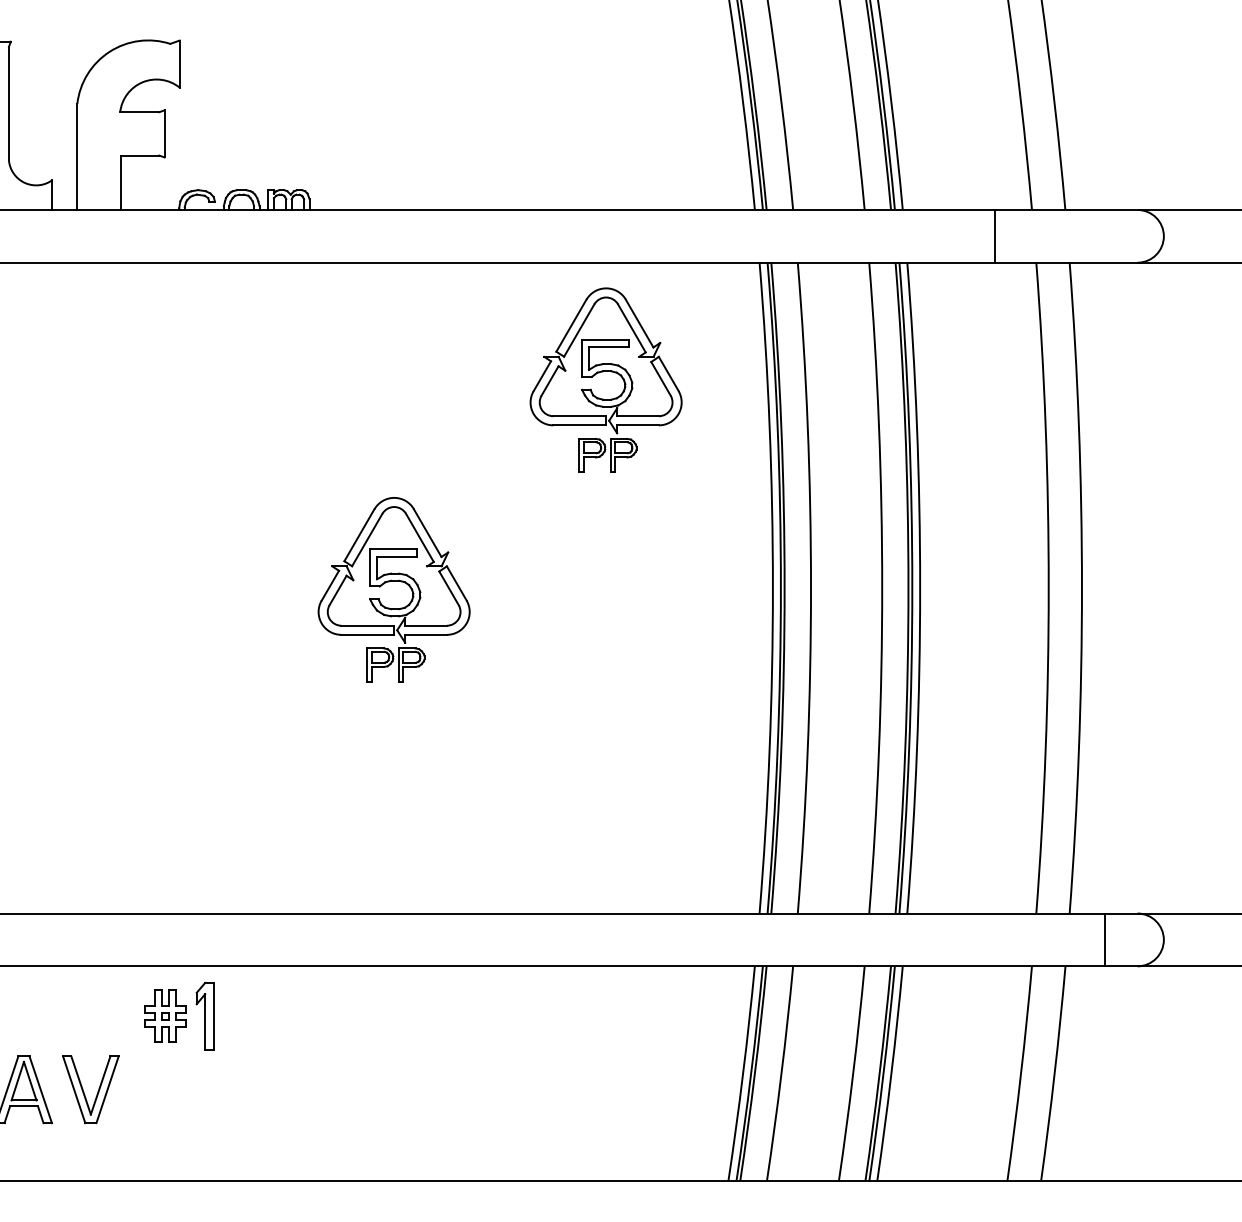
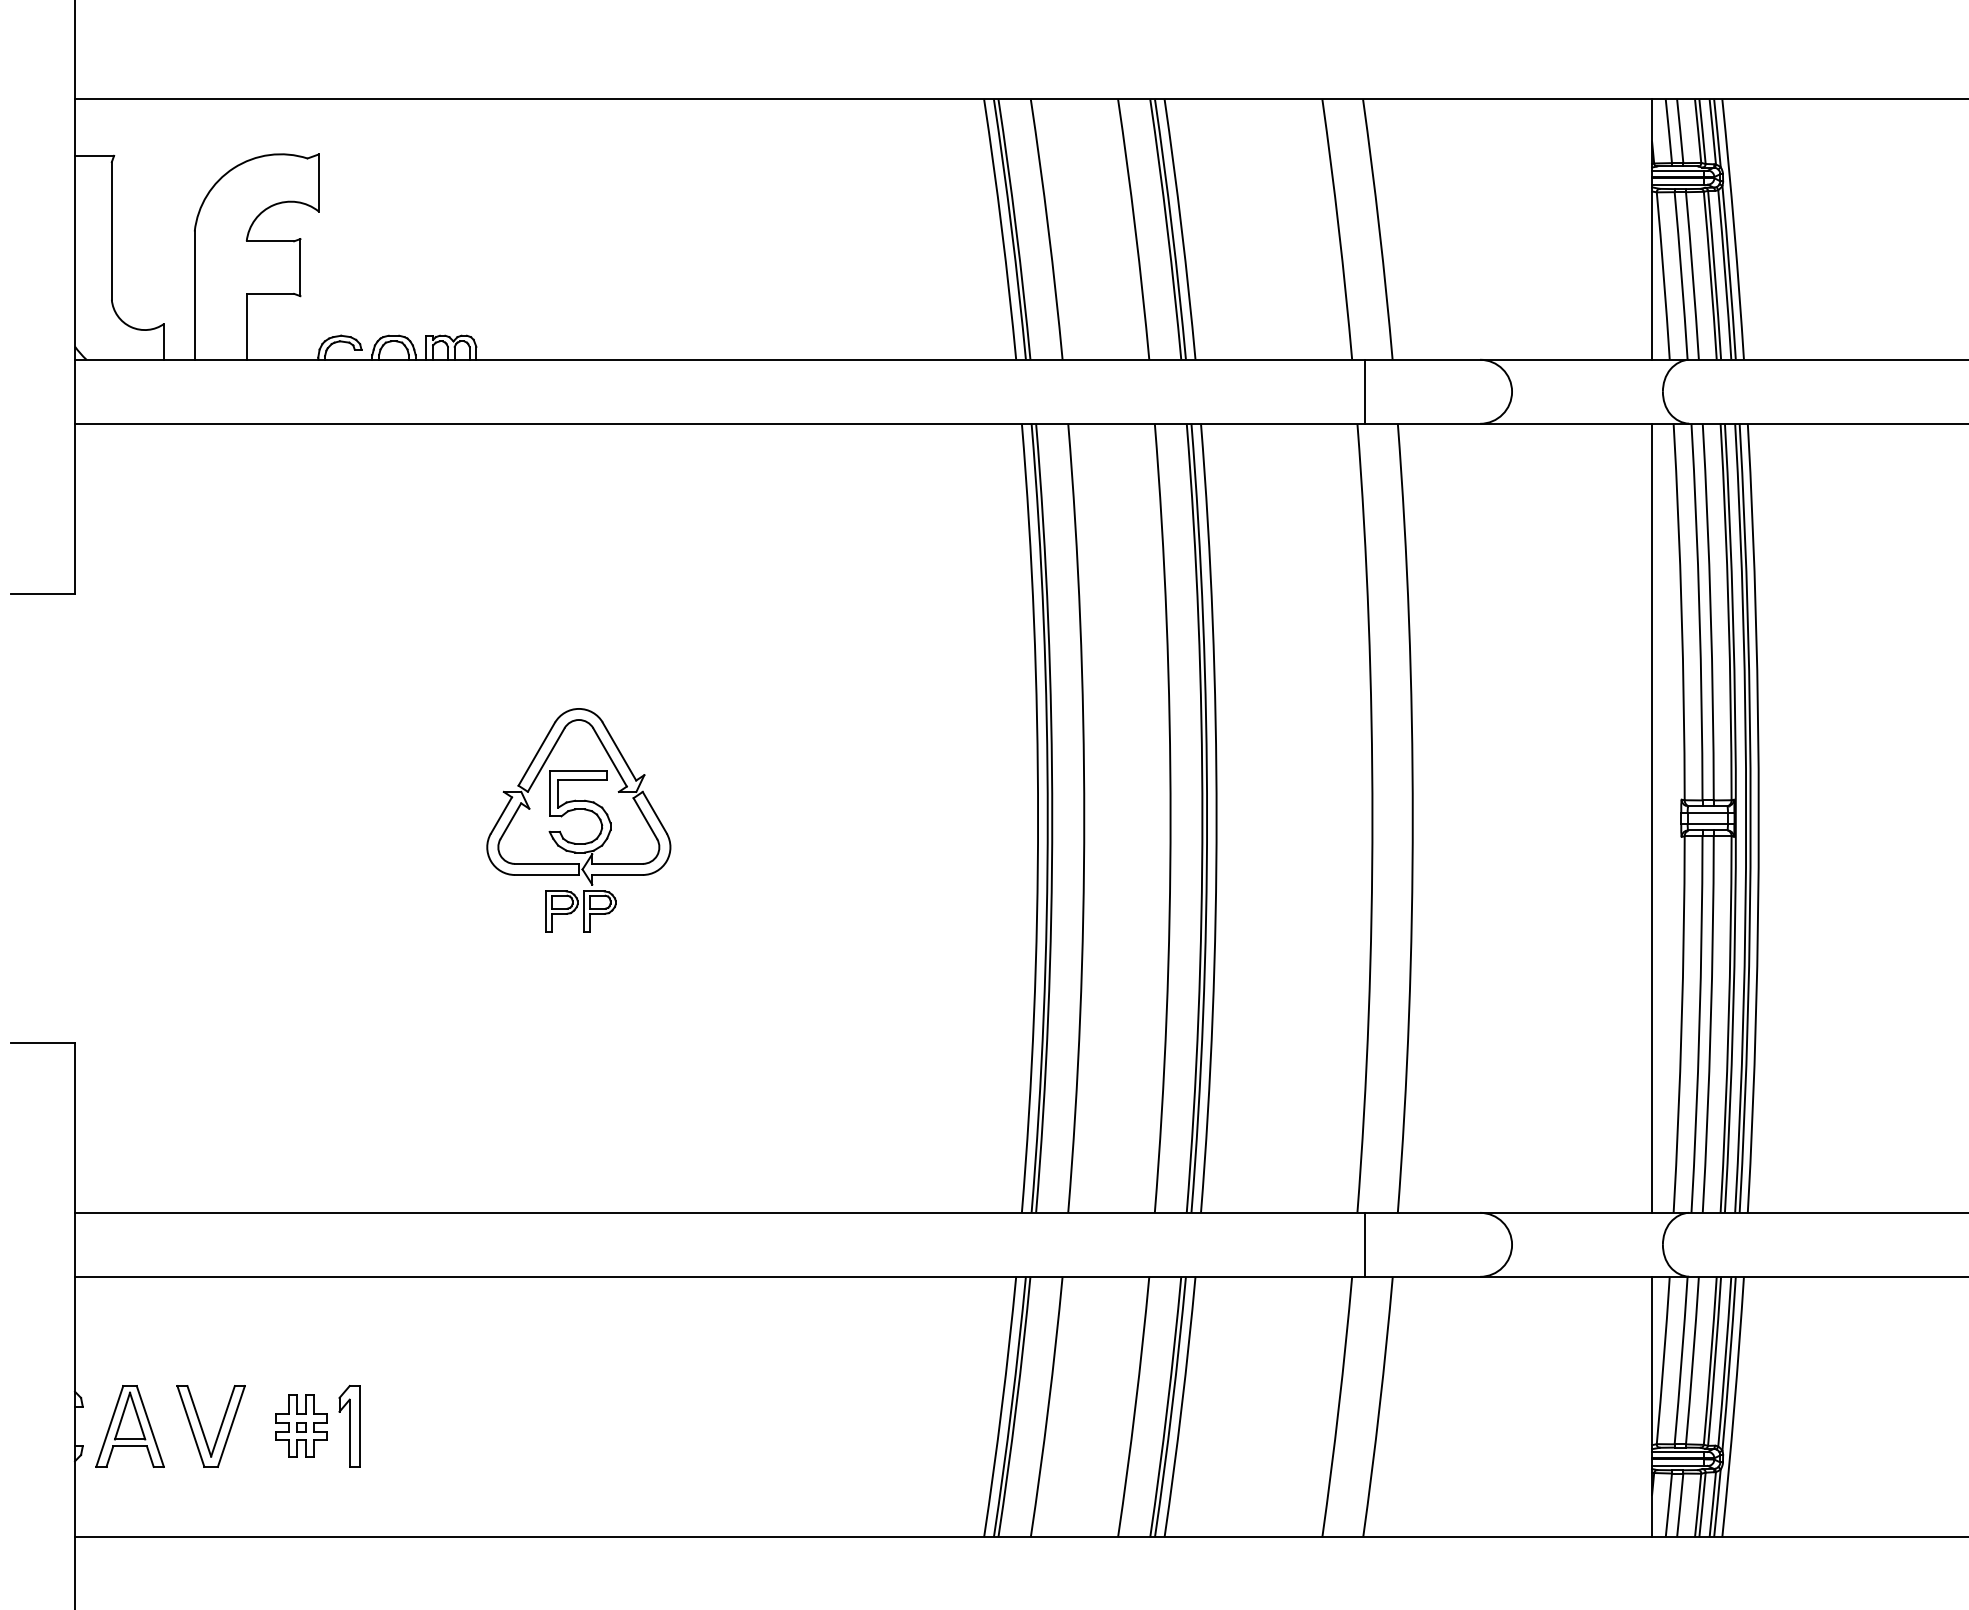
line: (995, 236) -> (1365, 391), moved
part: (603, 372) -> (832, 556), removed
line: (1105, 939) -> (1365, 1244), moved
part: (165, 1015) -> (301, 1425), moved
part: (204, 1016) -> (349, 1426), moved

